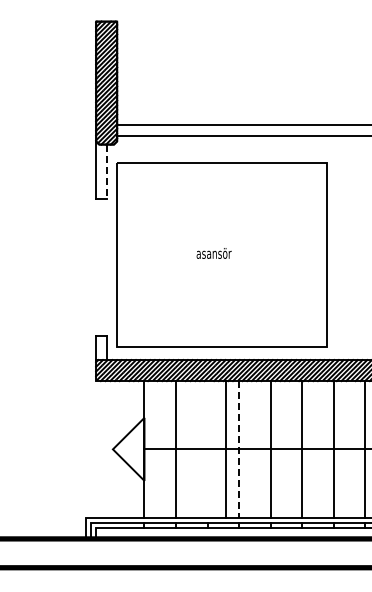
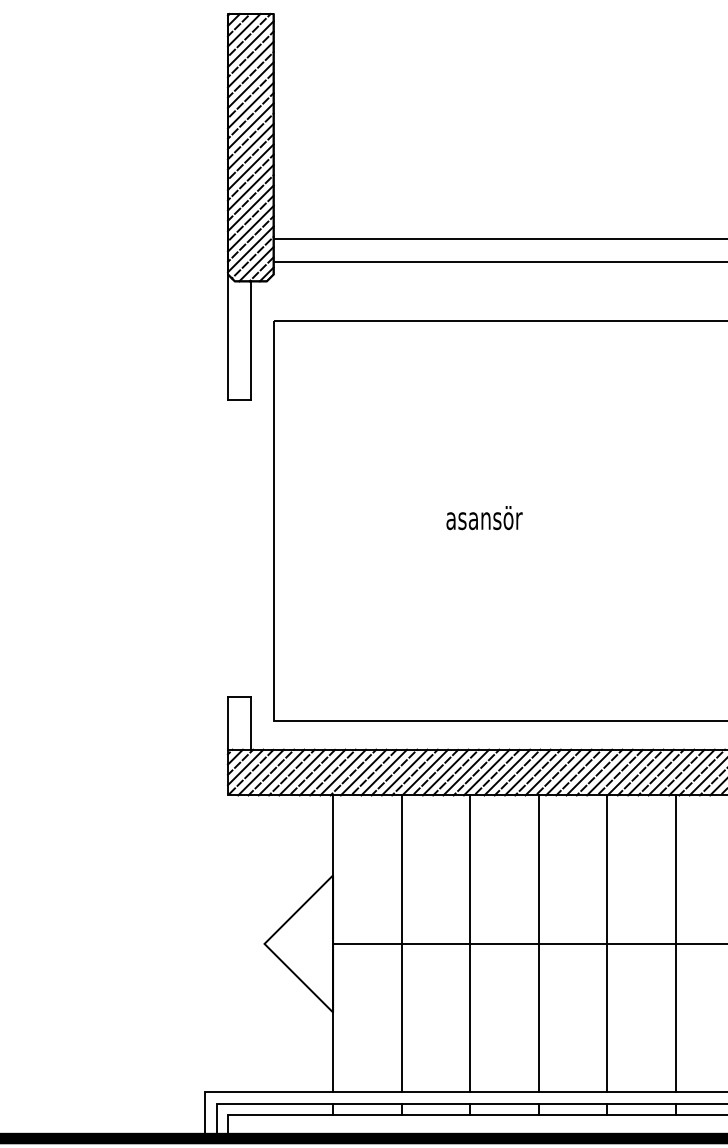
line: (106, 172) -> (250, 342), dashed -> solid
line: (225, 449) -> (470, 944), moved
line: (239, 449) -> (539, 944), dashed -> solid

